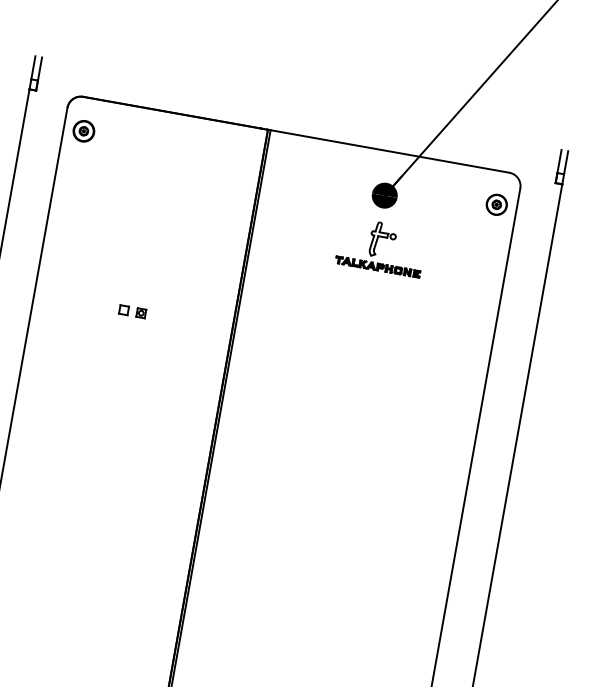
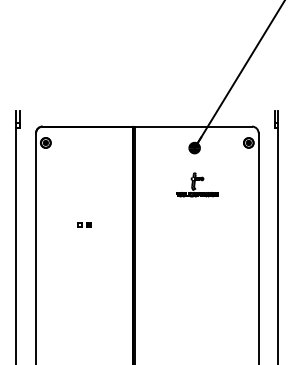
part: (381, 246) -> (197, 184), moved

